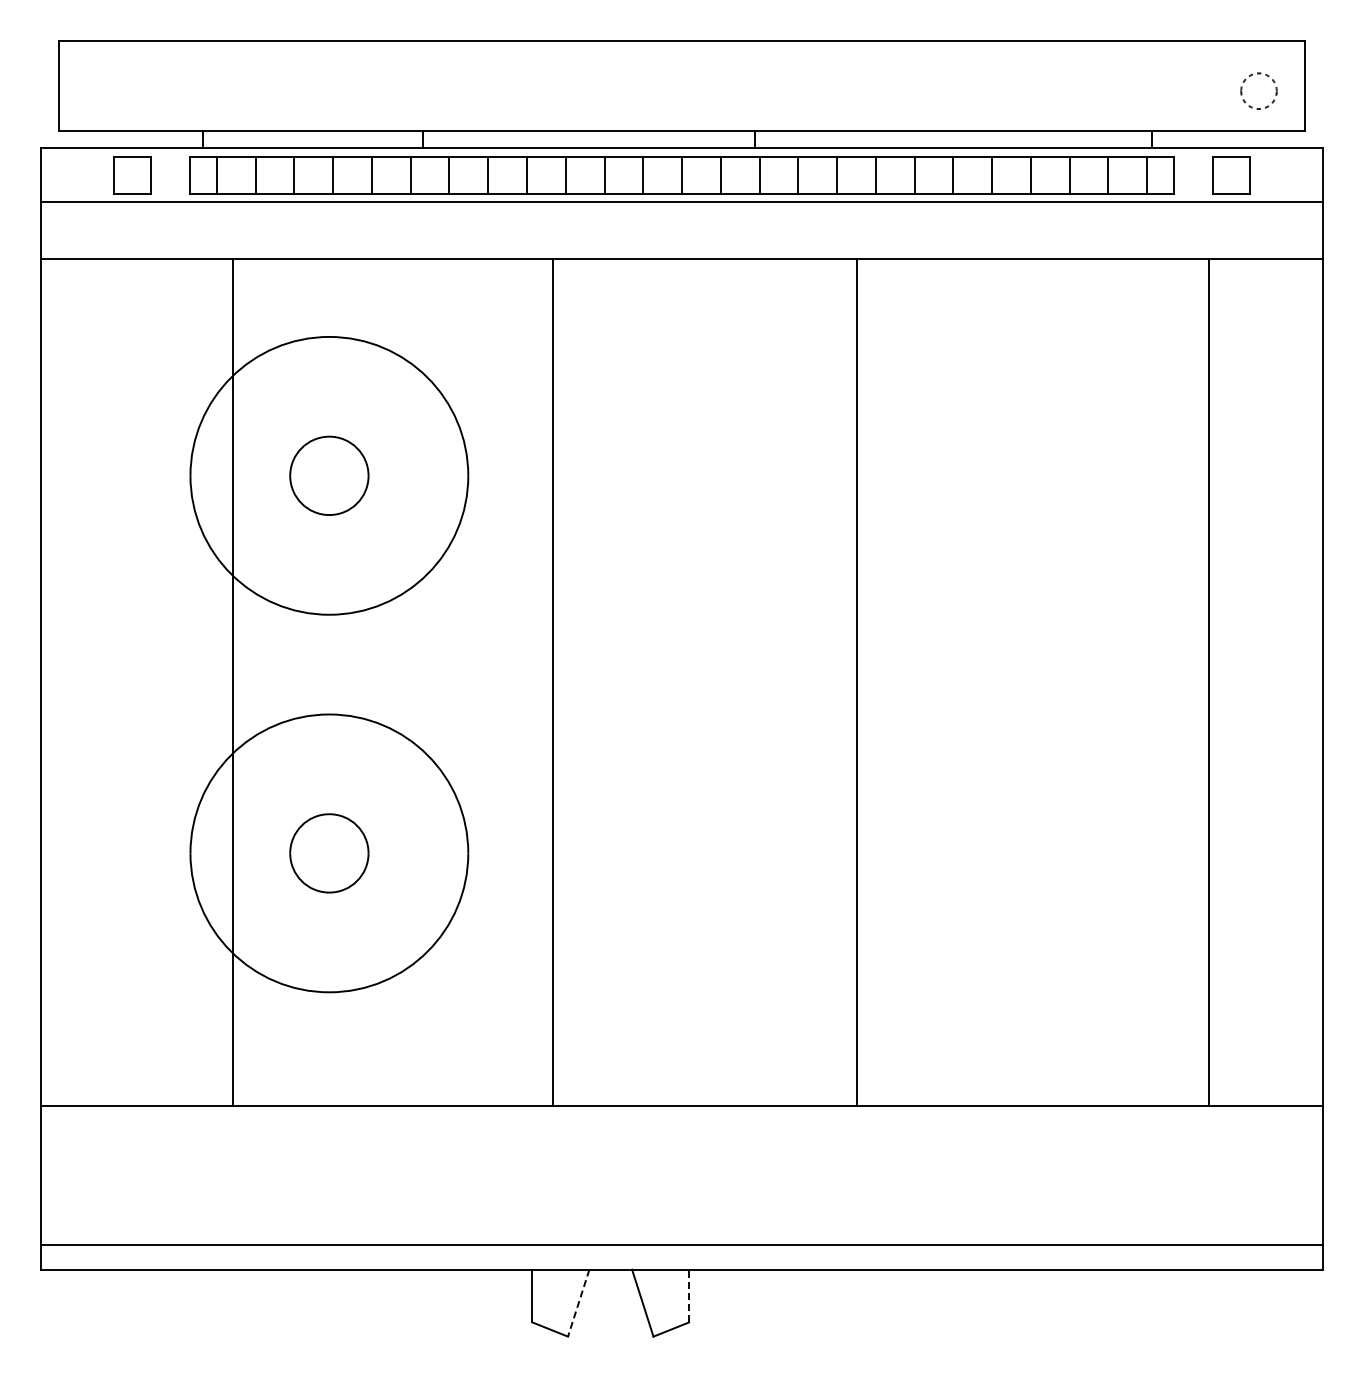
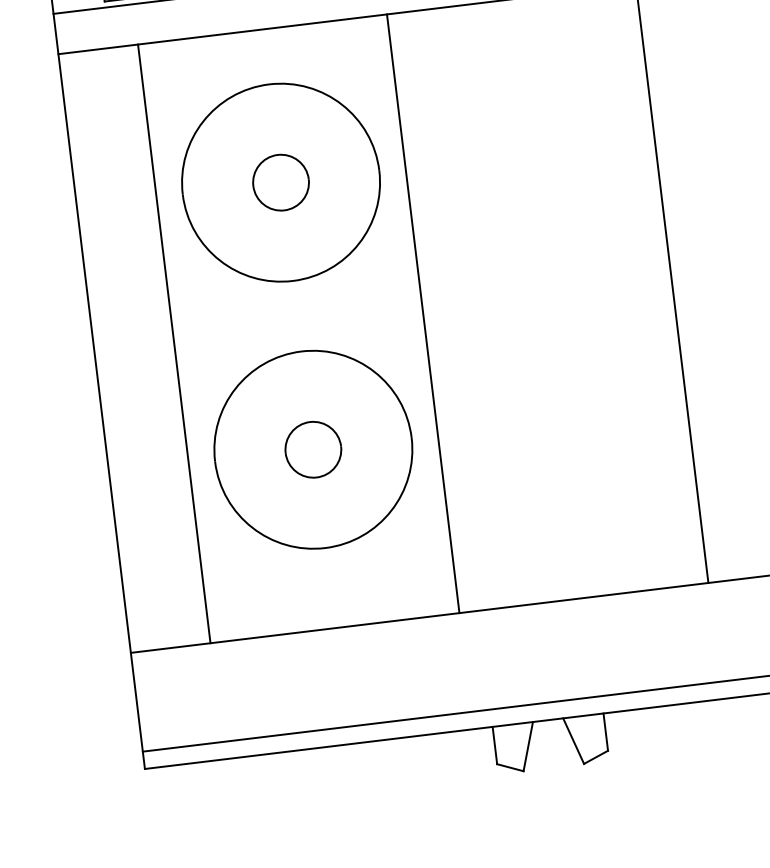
line: (233, 682) -> (174, 343), moved
line: (553, 682) -> (423, 313), moved
line: (689, 1295) -> (605, 731), dashed -> solid
line: (578, 1303) -> (528, 746), dashed -> solid

